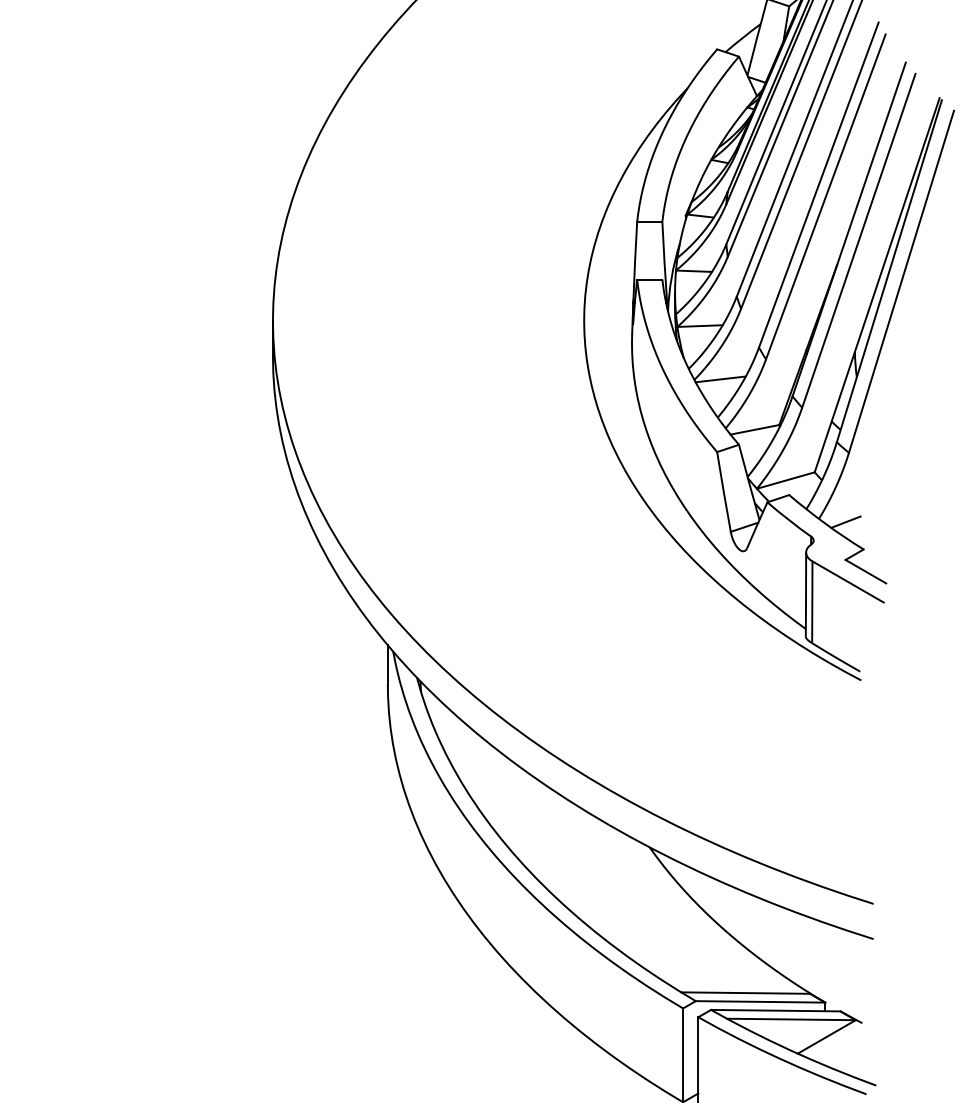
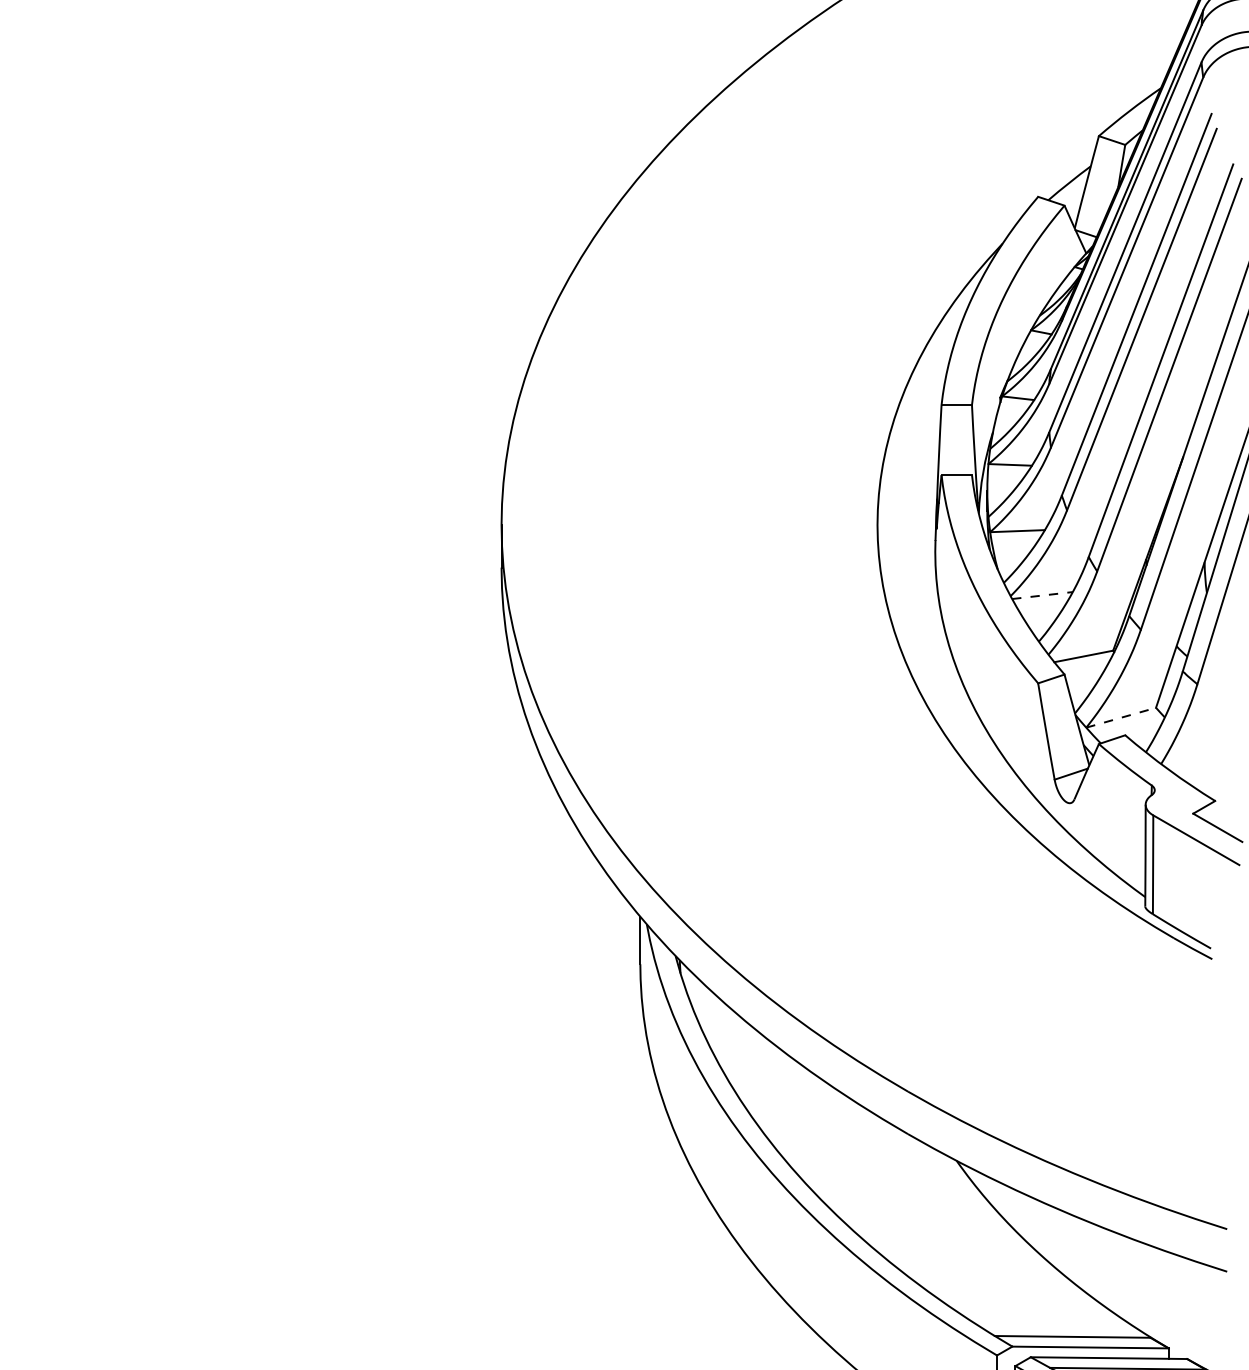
line: (720, 379) -> (1042, 595), solid -> dashed
line: (786, 480) -> (1121, 717), solid -> dashed
line: (845, 521) -> (1193, 767), removed

